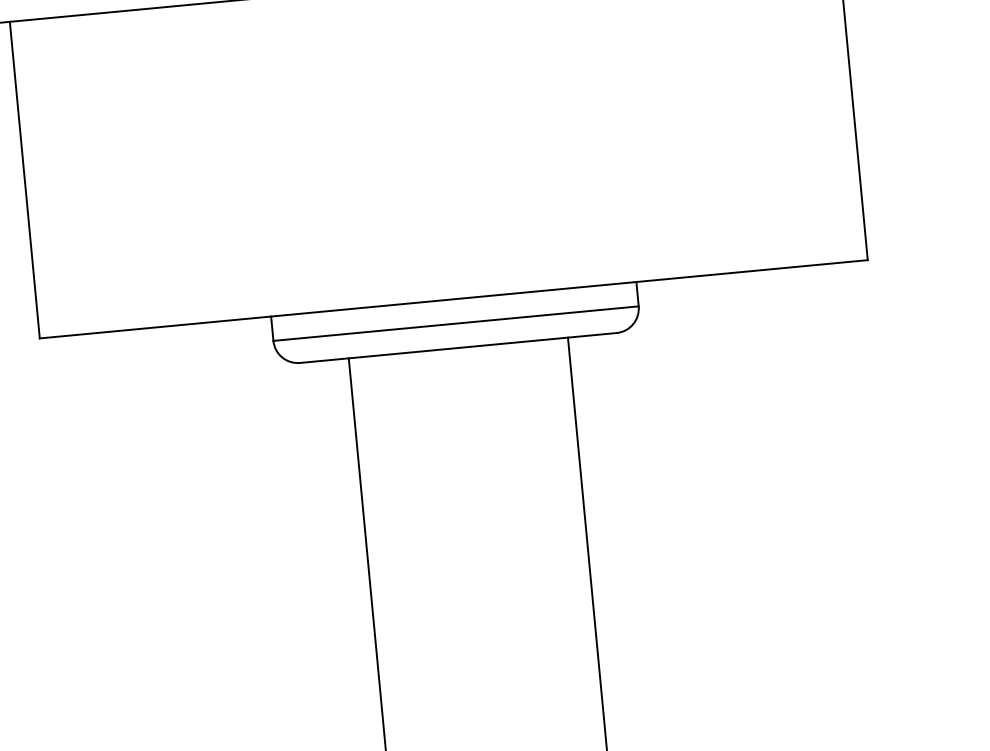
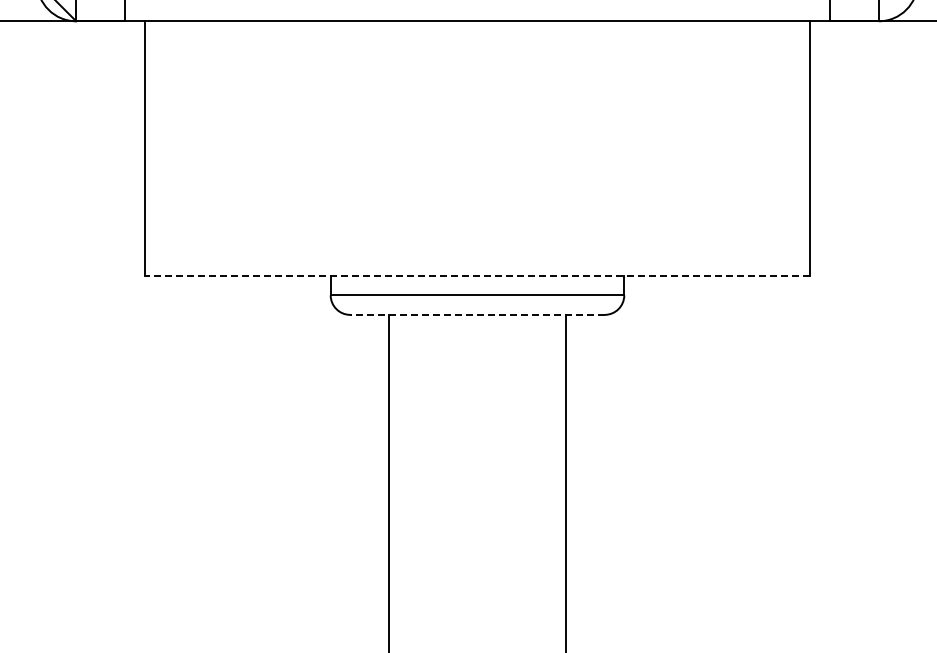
line: (453, 298) -> (477, 275), solid -> dashed
line: (458, 347) -> (477, 314), solid -> dashed

